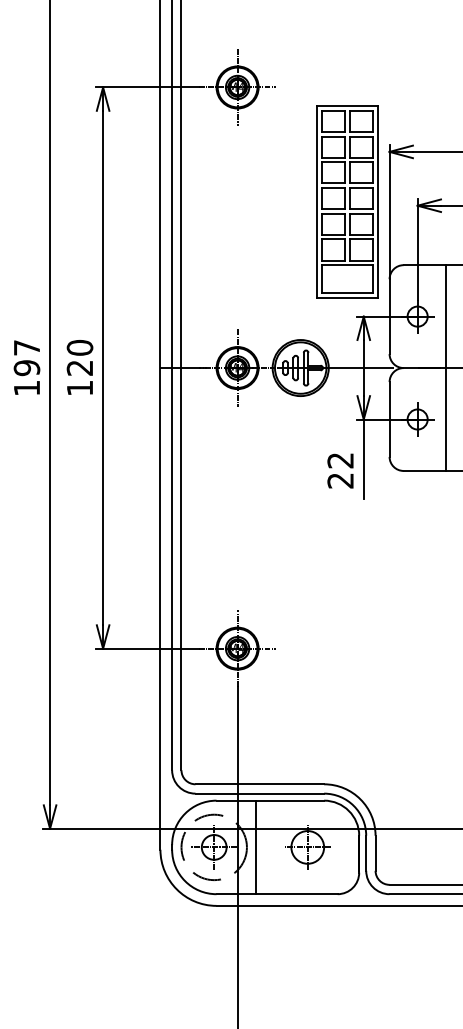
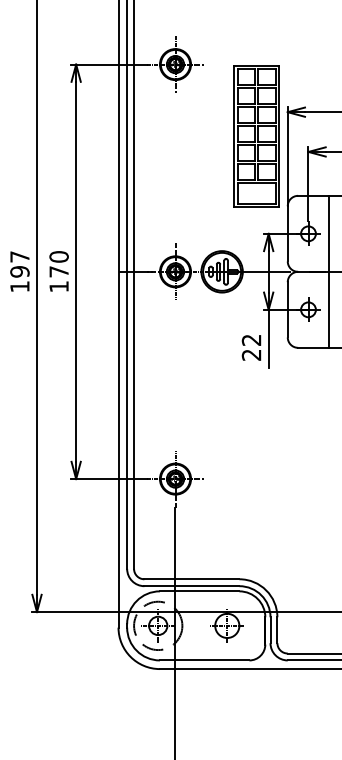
part: (347, 201) -> (256, 136), moved
text: (79, 367) -> (58, 271), 120 -> 170
line: (256, 847) -> (189, 625), removed

